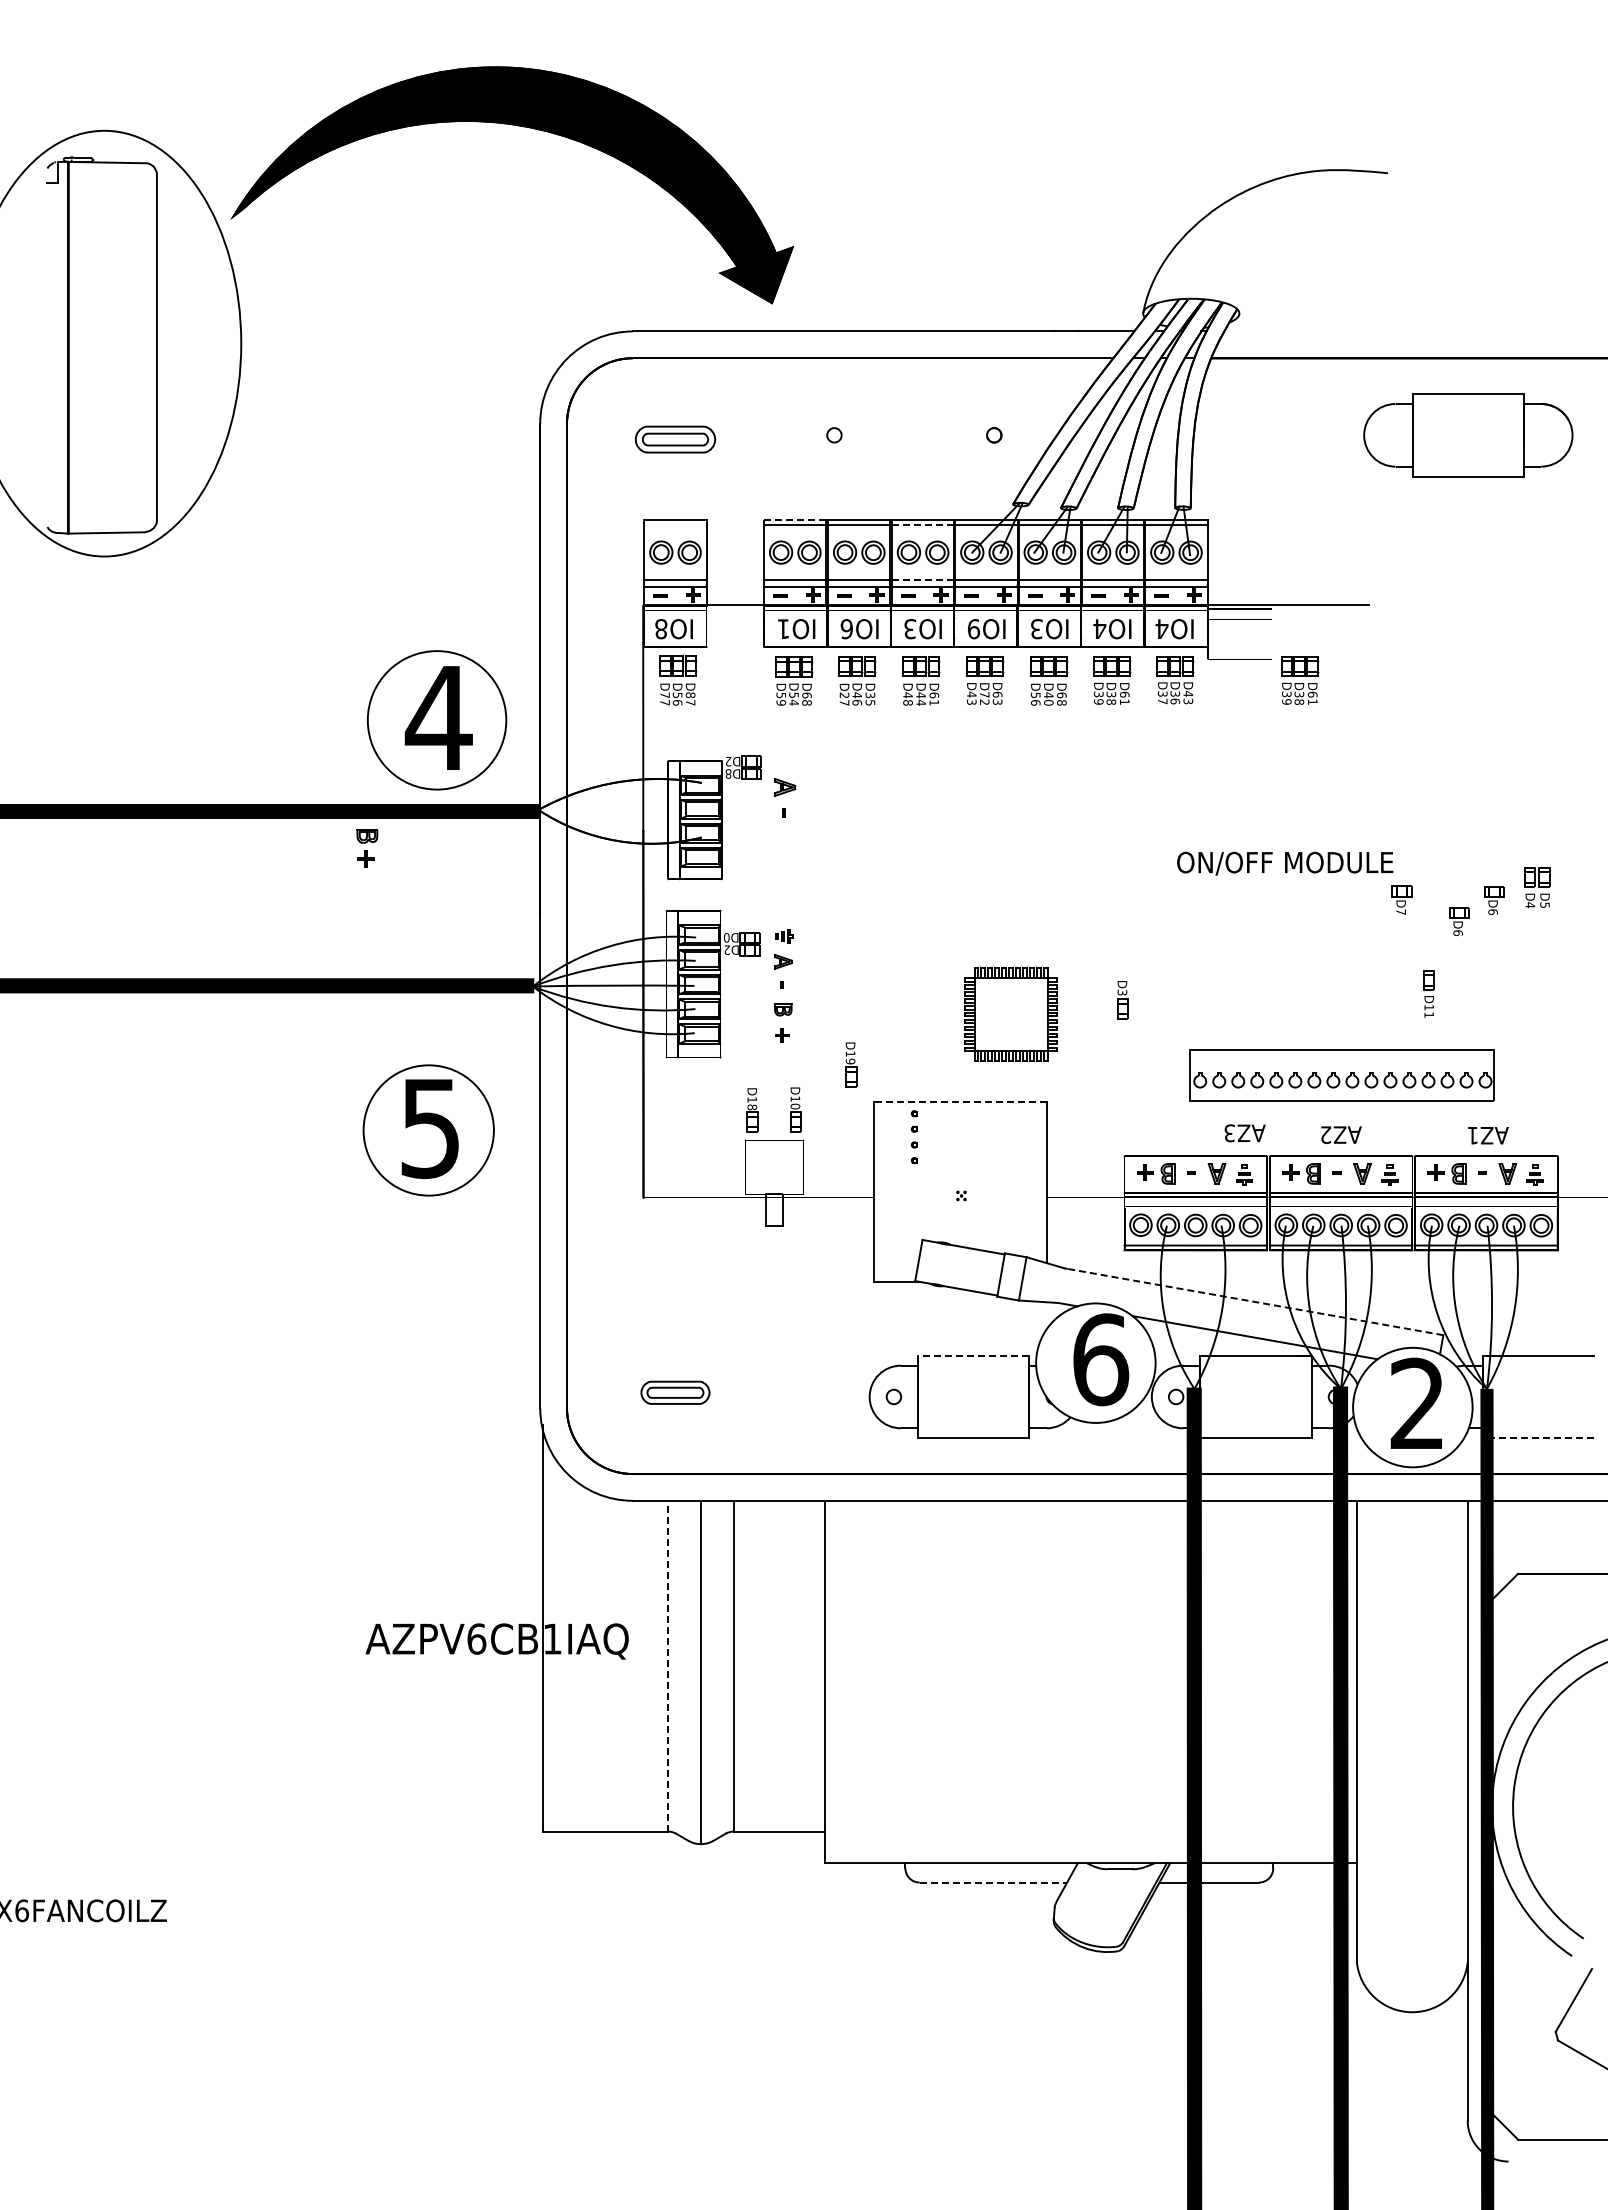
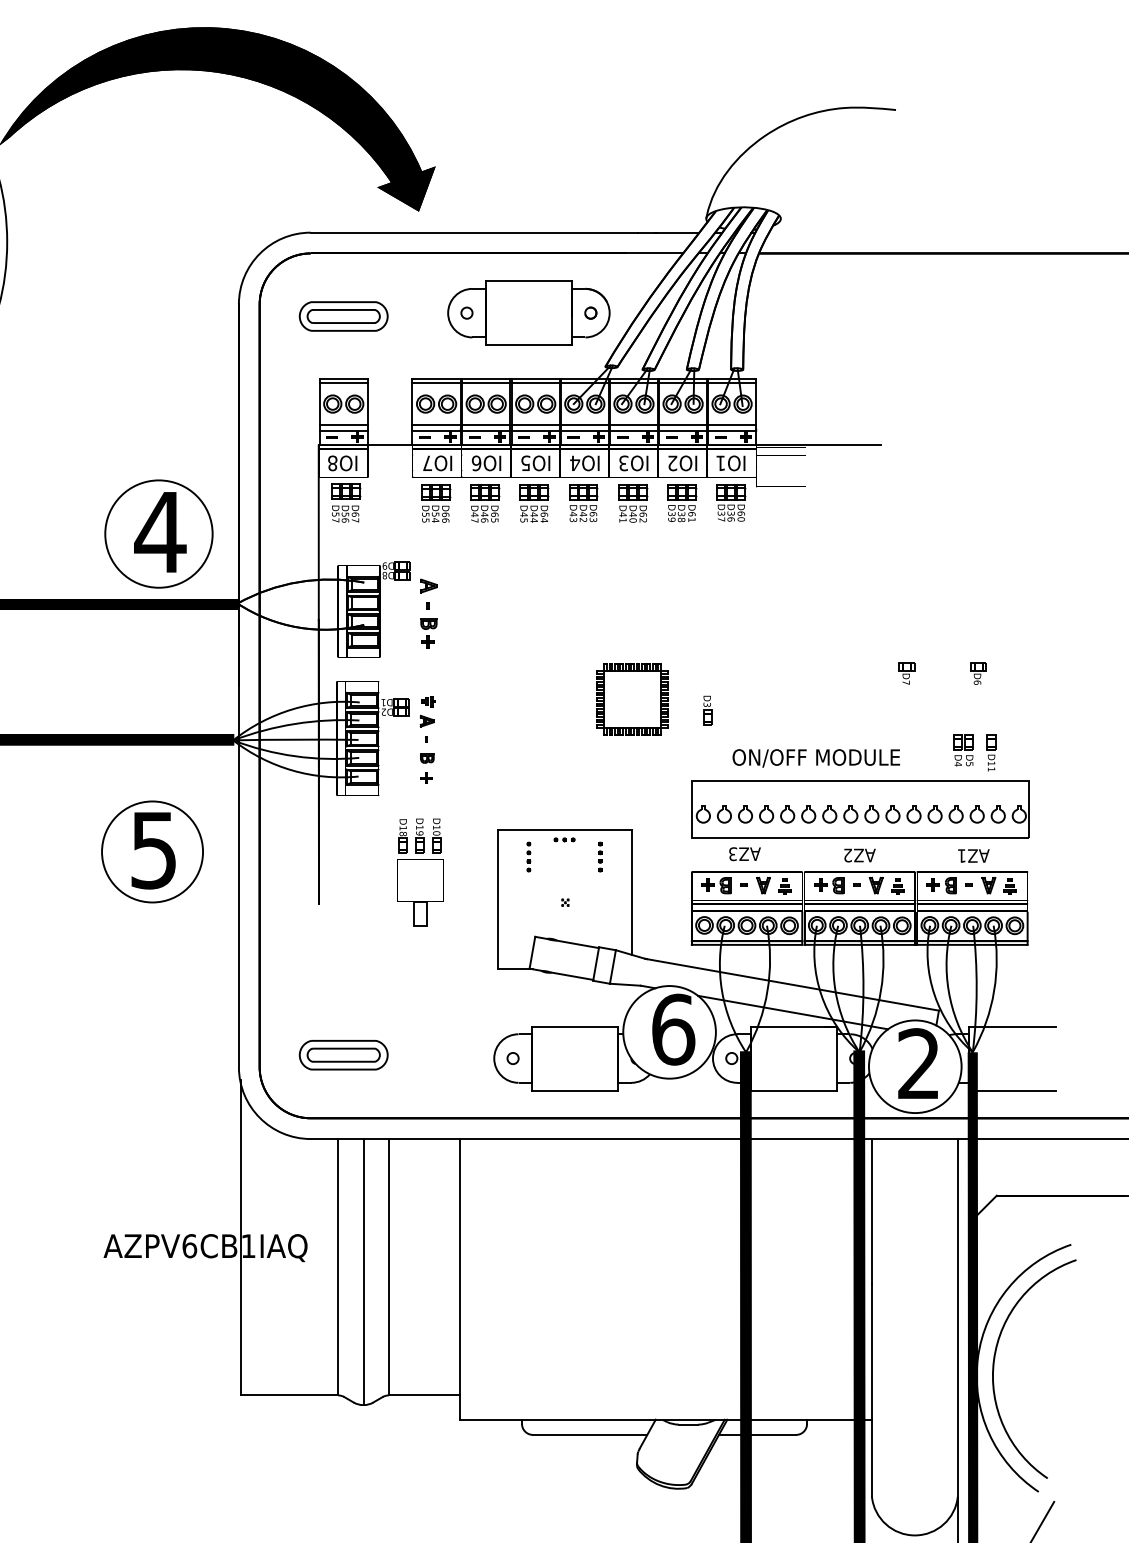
part: (1468, 435) -> (529, 313), moved
part: (675, 439) -> (343, 316), size x1.43
line: (795, 520) -> (436, 379), dashed -> solid
line: (675, 525) -> (343, 383), added
line: (922, 525) -> (535, 383), dashed -> solid
line: (922, 580) -> (535, 425), dashed -> solid
text: (783, 628) -> (427, 462), IO1 -> IO7
text: (1161, 628) -> (720, 462), IO4 -> IO1
text: (909, 629) -> (525, 463), IO3 -> IO5
text: (973, 629) -> (574, 463), IO9 -> IO4
text: (1099, 629) -> (672, 463), IO4 -> IO2
part: (1300, 680) -> (828, 503), removed
text: (664, 694) -> (335, 514), D77 -> D57
text: (984, 694) -> (583, 514), D72 -> D42
text: (690, 695) -> (355, 514), D87 -> D67
text: (844, 695) -> (474, 514), D27 -> D47
text: (870, 695) -> (494, 514), D35 -> D65
text: (1188, 697) -> (741, 516), D43 -> D60
text: (1035, 698) -> (622, 517), D56 -> D41
text: (781, 702) -> (425, 520), D59 -> D55
text: (806, 702) -> (445, 520), D68 -> D66
text: (907, 702) -> (523, 520), D48 -> D45
text: (934, 702) -> (544, 520), D61 -> D64
text: (1061, 702) -> (642, 520), D68 -> D62
text: (728, 761) -> (384, 565), D2 -> D9
part: (367, 848) -> (429, 633), moved
text: (1285, 863) -> (816, 758), moved
part: (1537, 887) -> (963, 750), moved
part: (1459, 921) -> (951, 689), removed
text: (726, 937) -> (383, 702), D0 -> D1
part: (1428, 993) -> (990, 752), moved
part: (1122, 1000) -> (707, 710), moved
part: (1010, 1014) -> (632, 699), moved
part: (851, 1064) -> (420, 835), moved
part: (1341, 1075) -> (859, 809), size x1.43
line: (959, 1102) -> (563, 830), dashed -> solid
part: (960, 1114) -> (564, 839), added
text: (1244, 1133) -> (744, 854), moved
part: (913, 1136) -> (528, 856), size x0.71
part: (1006, 1136) -> (600, 856), added
line: (1253, 1301) -> (791, 984), dashed -> solid
line: (973, 1355) -> (574, 1026), dashed -> solid
part: (675, 1392) -> (343, 1055), size x1.67
line: (1538, 1438) -> (1012, 1090), dashed -> solid
line: (668, 1666) -> (338, 1267), dashed -> solid
line: (993, 1882) -> (590, 1434), dashed -> solid

